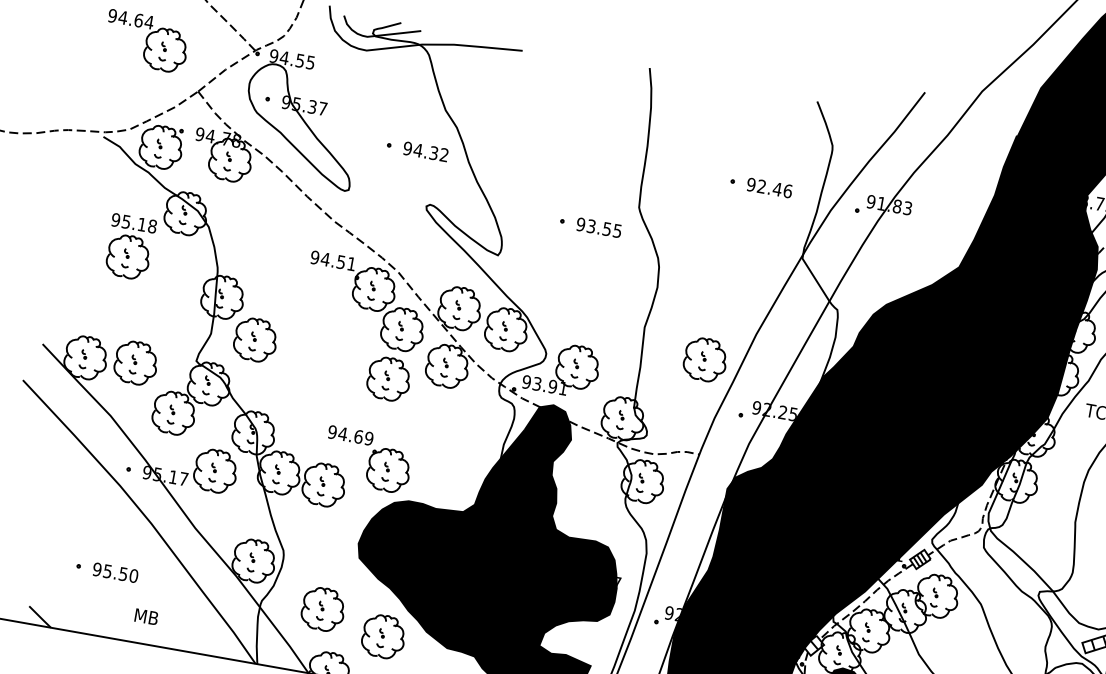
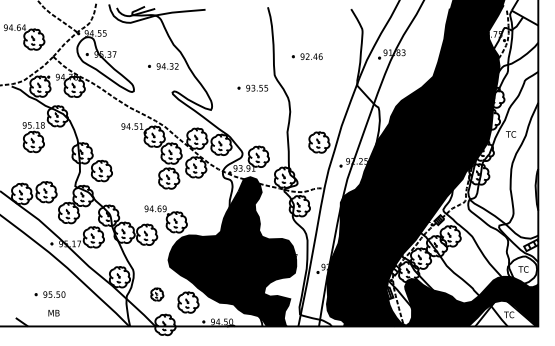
part: (759, 185) -> (306, 56), moved
part: (324, 609) -> (157, 294), size x0.6
text: (145, 617) -> (53, 313), moved

